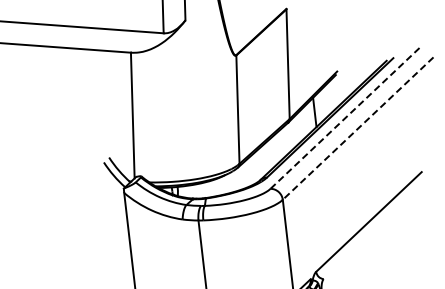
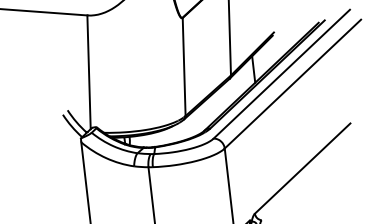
line: (345, 117) -> (281, 74), dashed -> solid
line: (358, 128) -> (293, 84), dashed -> solid

